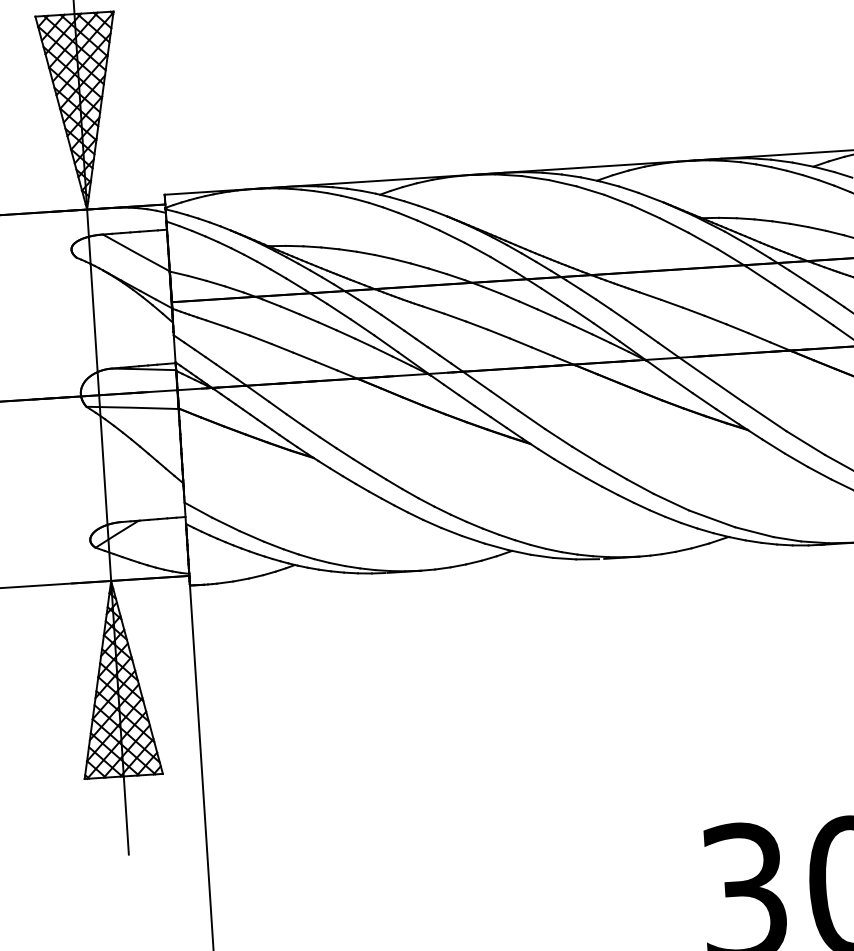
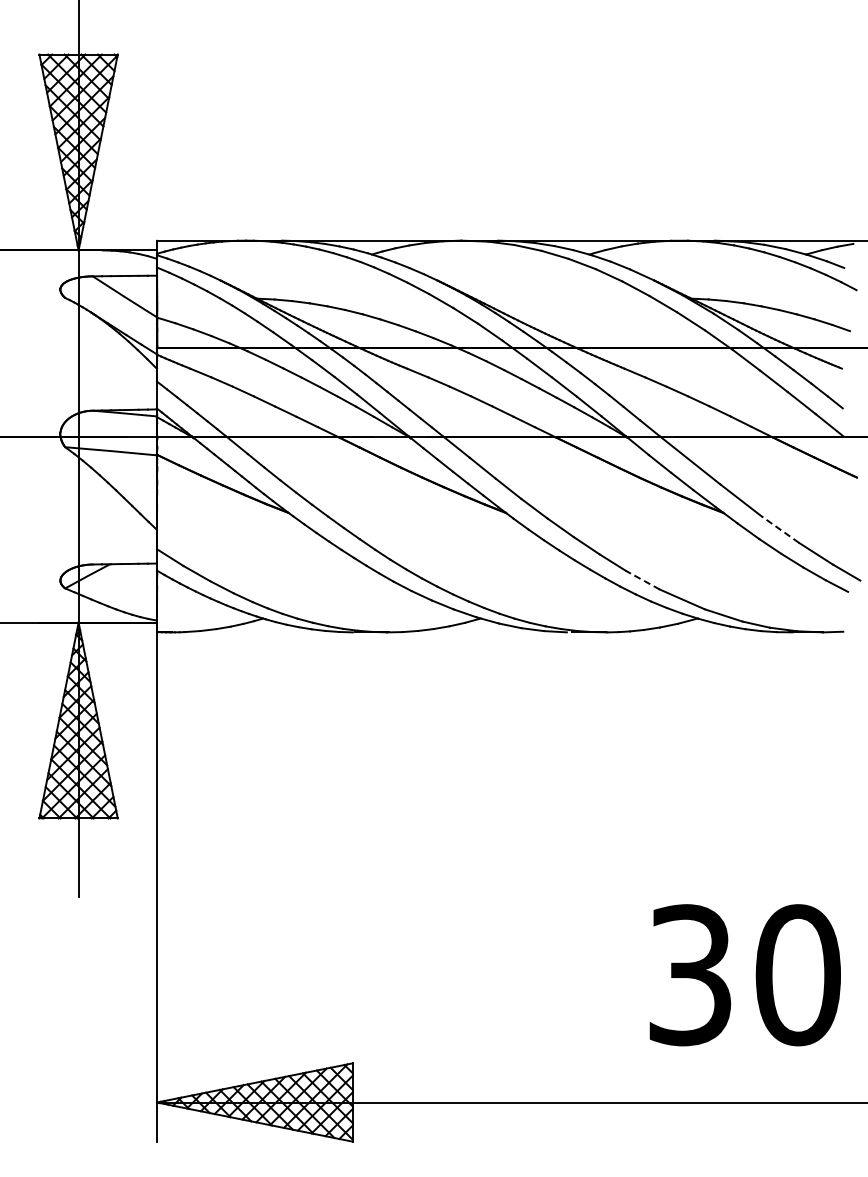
line: (805, 442) -> (780, 529), solid -> dashed
line: (671, 501) -> (642, 579), solid -> dashed

